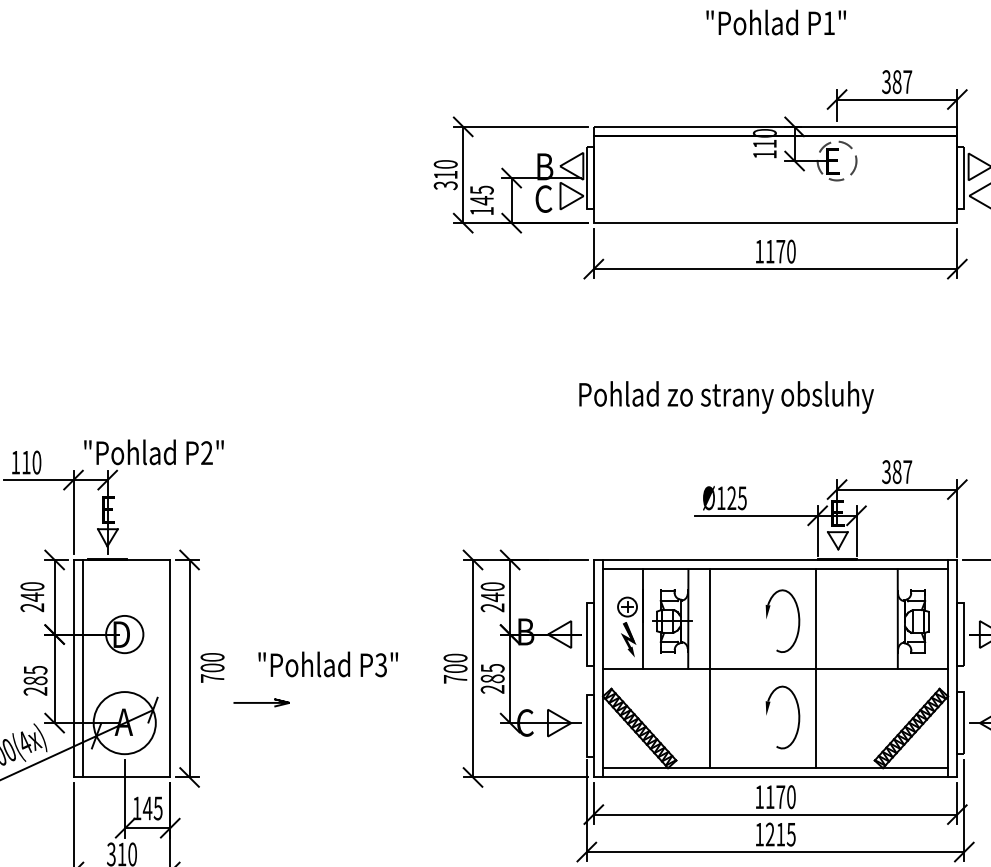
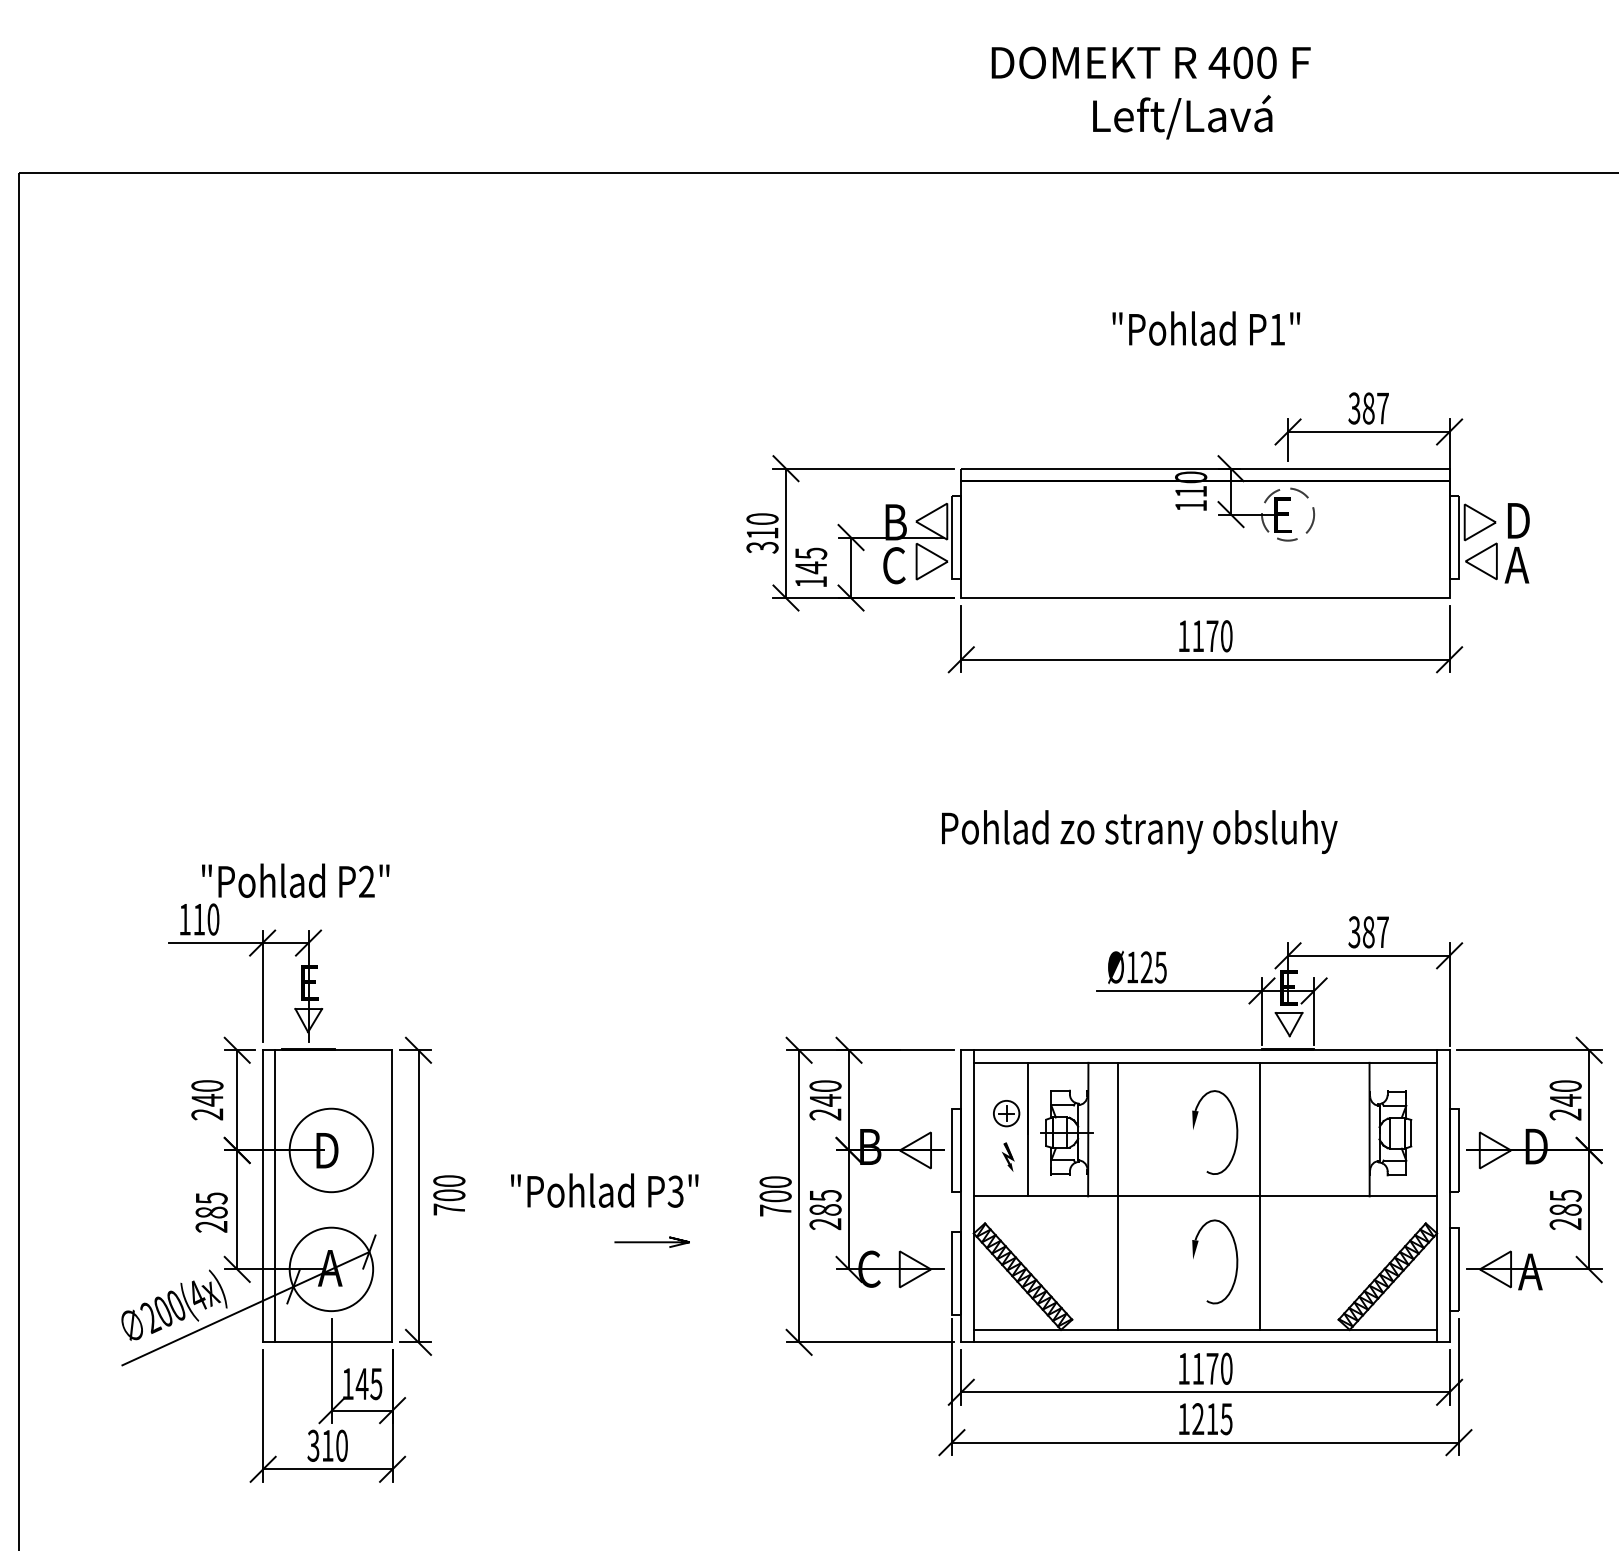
text: (153, 452) -> (295, 880), moved
circle: (124, 634) -> (331, 1150), size x1.67
part: (628, 639) -> (1008, 1156), size x0.62
line: (261, 702) -> (651, 1241), moved

